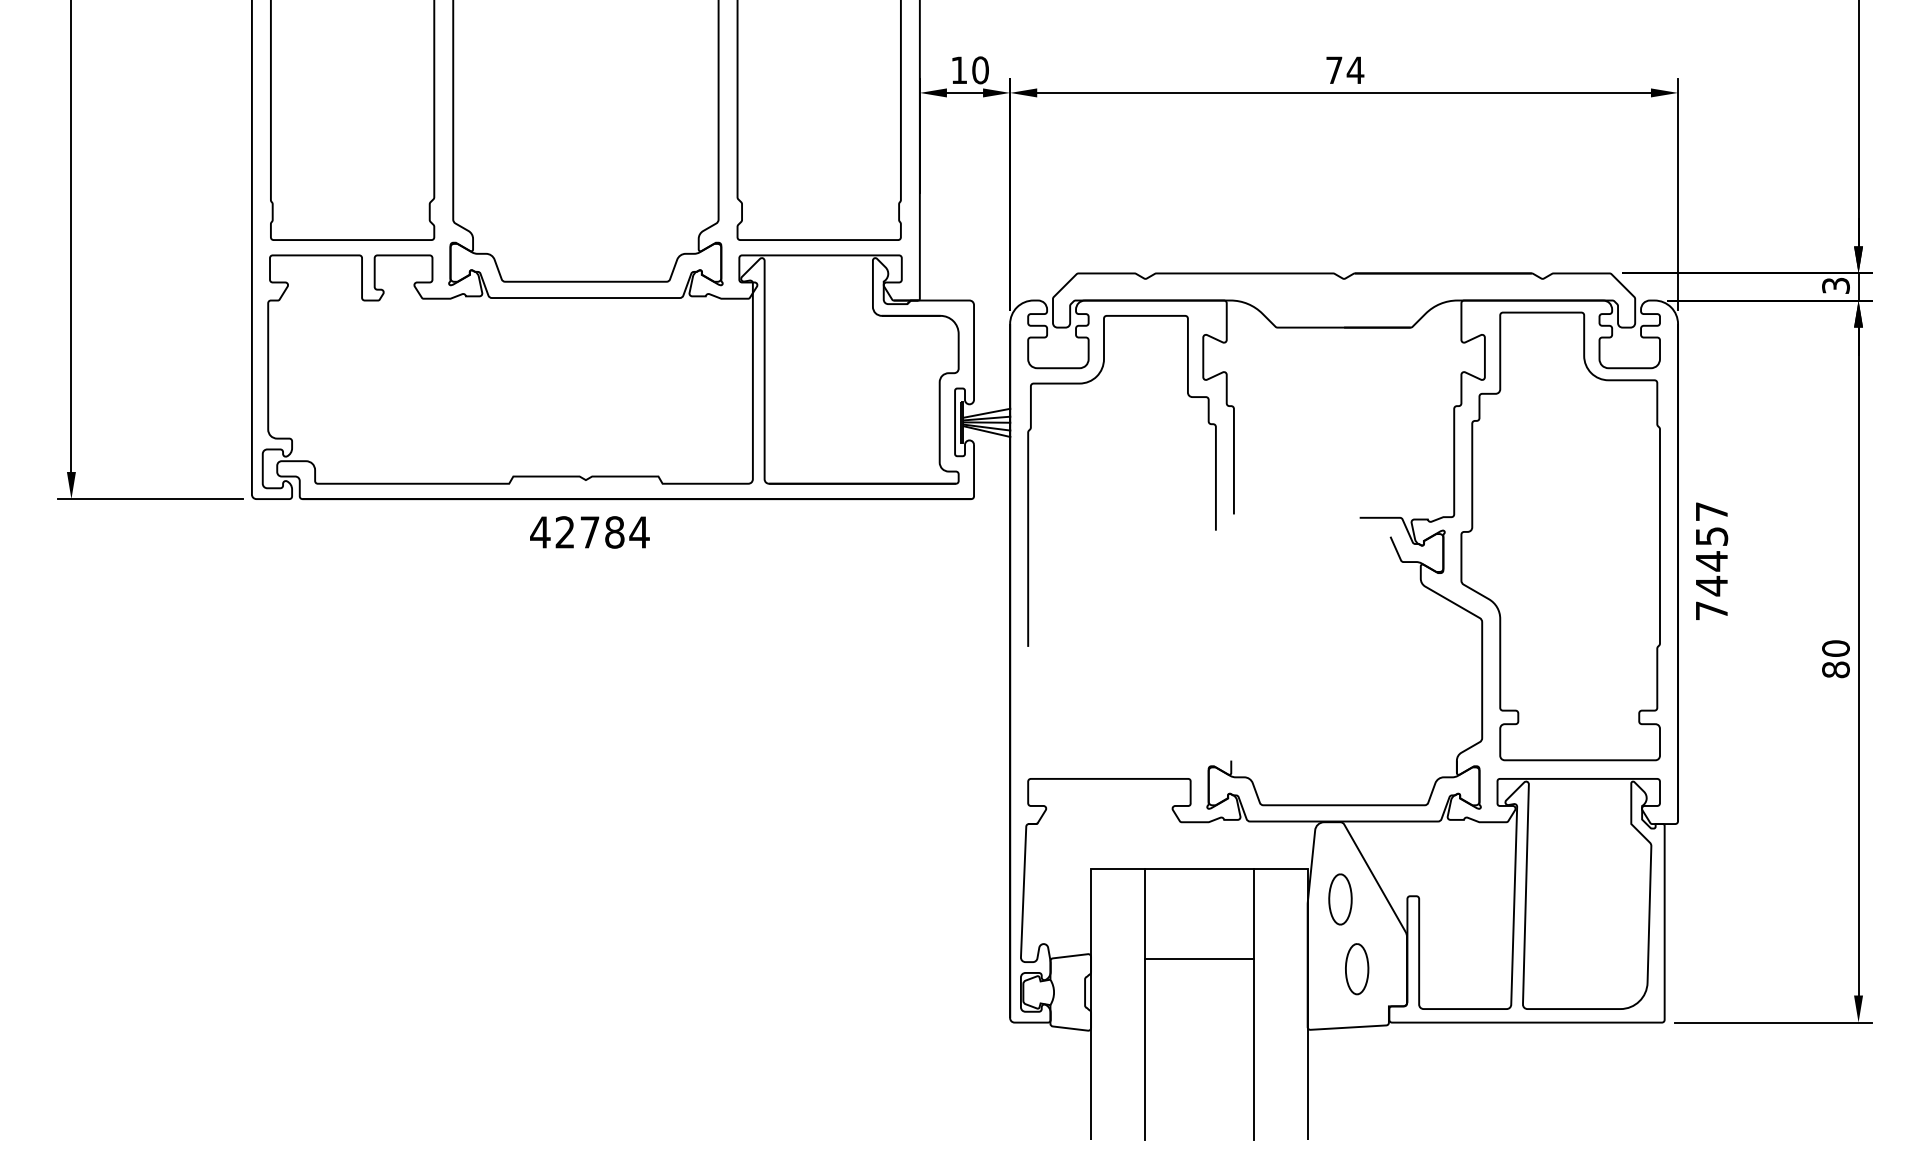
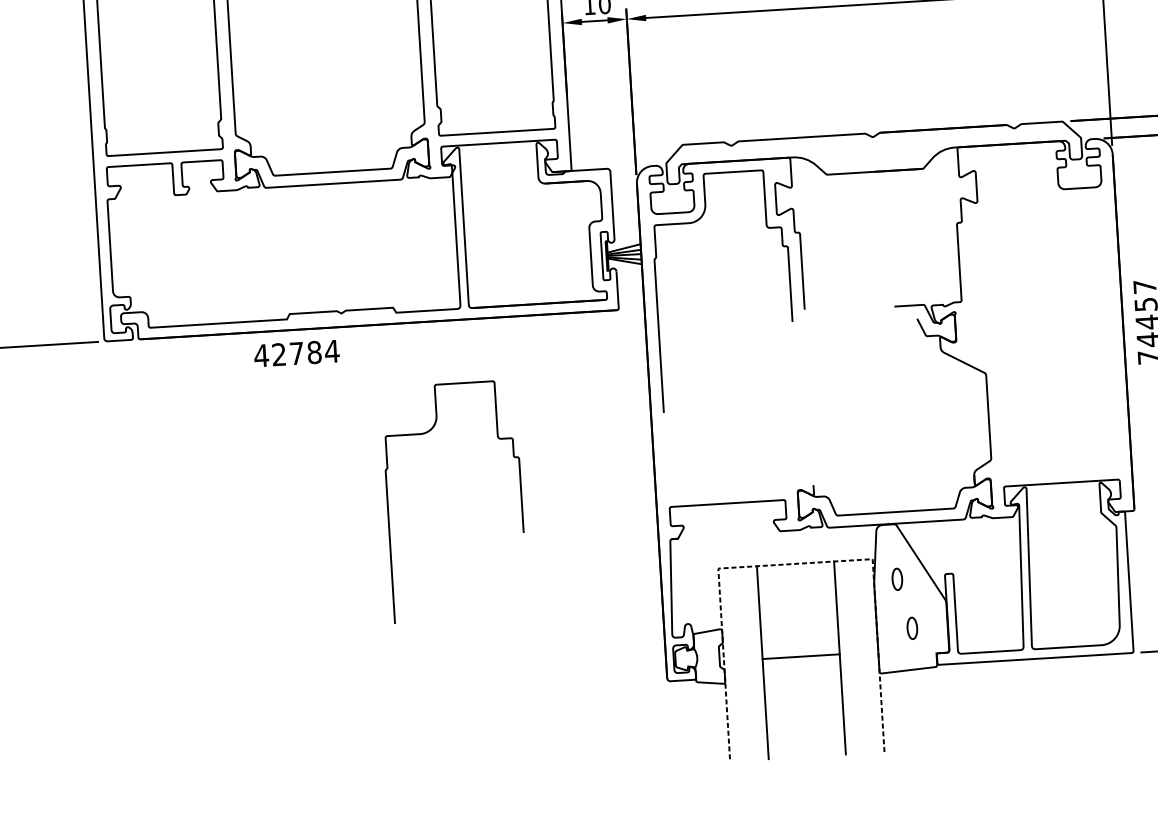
text: (589, 532) -> (296, 353), moved
part: (1560, 536) -> (1038, 311), removed
curve: (635, 752) -> (388, 505), added
line: (1198, 869) -> (794, 564), solid -> dashed
part: (1340, 899) -> (897, 579), size x0.6
line: (1199, 959) -> (801, 656), moved
part: (1357, 969) -> (912, 628), size x0.6

